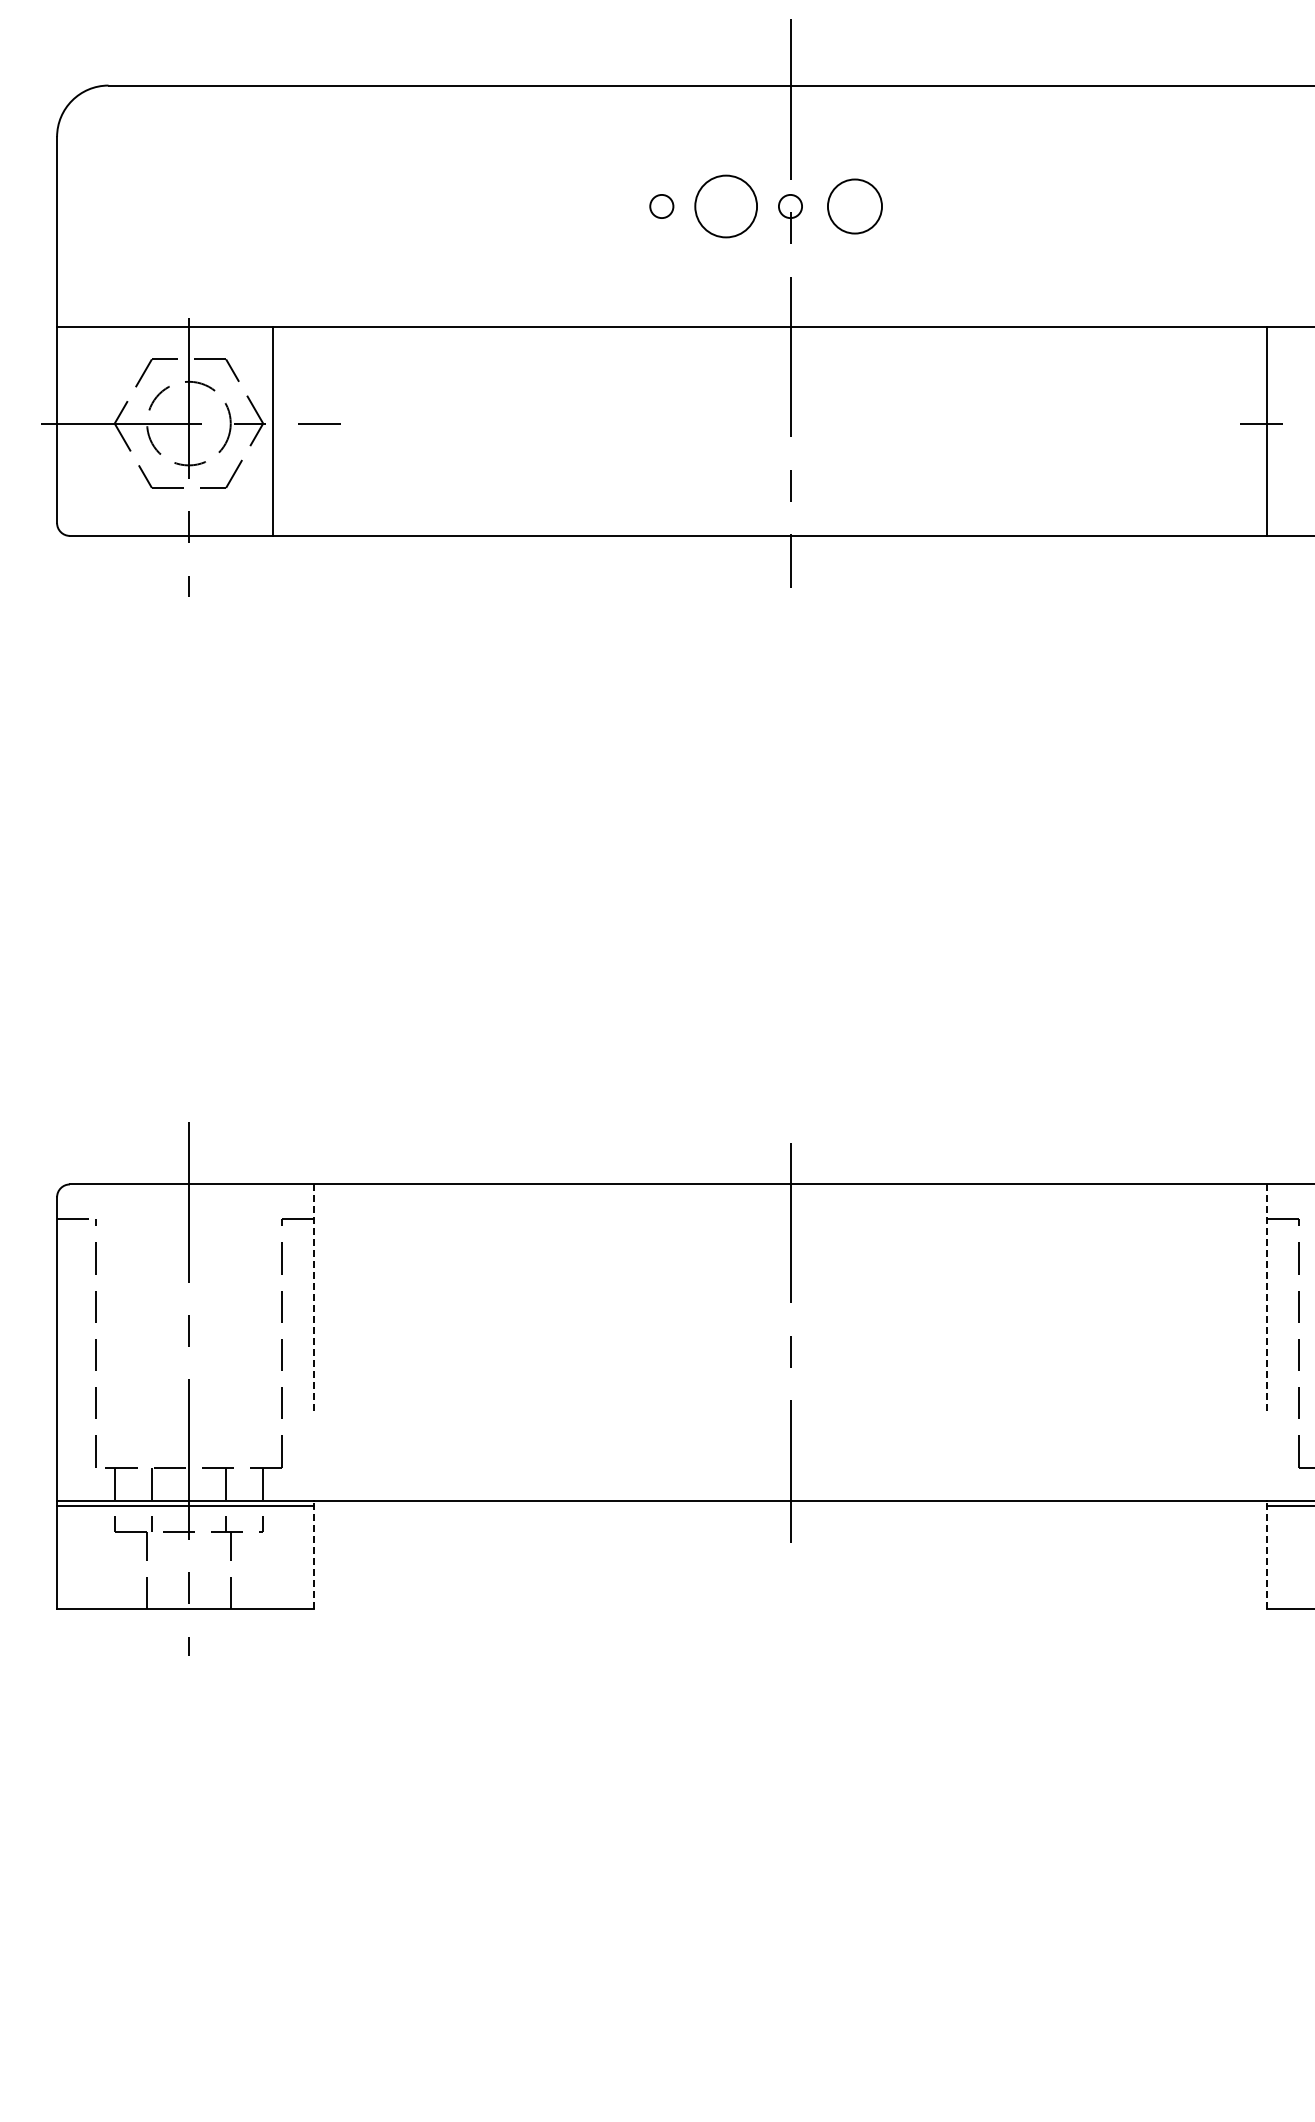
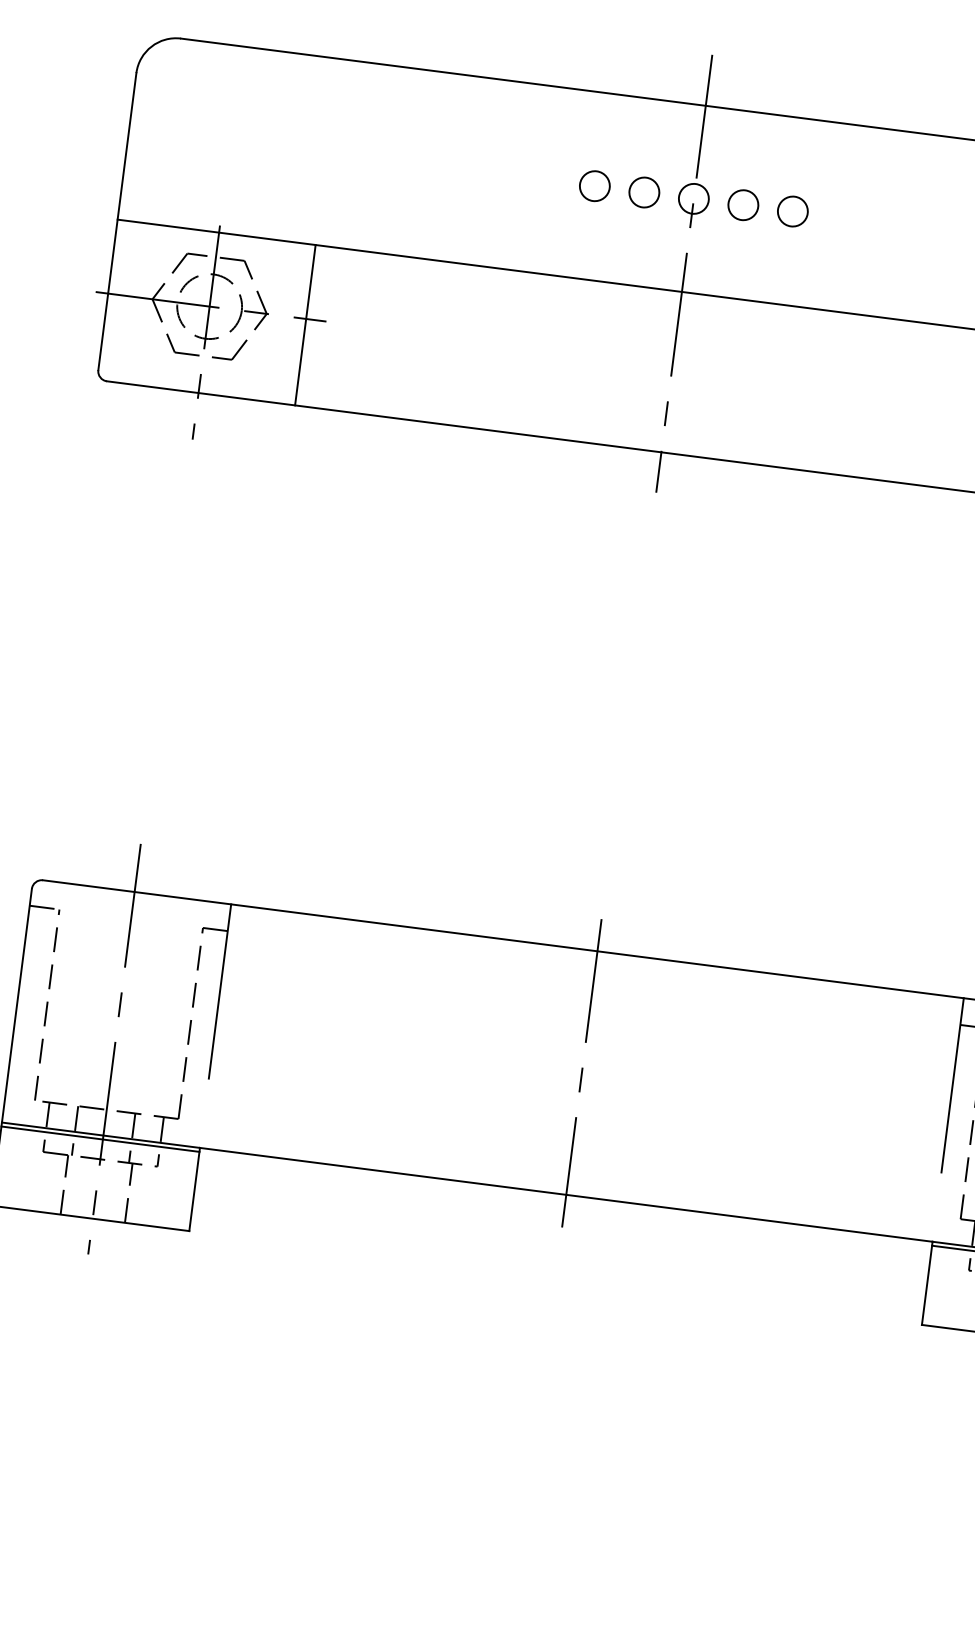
circle: (661, 206) -> (594, 186), size x1.67
circle: (725, 206) -> (643, 192), size x0.62
circle: (790, 206) -> (693, 198), size x1.67
circle: (854, 206) -> (743, 205), size x0.71
circle: (919, 206) -> (793, 211), added
line: (273, 431) -> (305, 325), moved
line: (314, 1297) -> (220, 991), dashed -> solid
line: (1266, 1297) -> (952, 1085), dashed -> solid
line: (314, 1554) -> (194, 1189), dashed -> solid
line: (1266, 1554) -> (927, 1282), dashed -> solid

